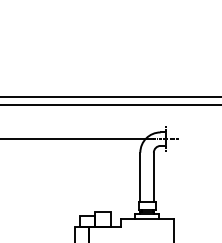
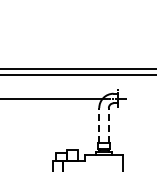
line: (140, 175) -> (99, 124), solid -> dashed
line: (153, 175) -> (108, 124), solid -> dashed

